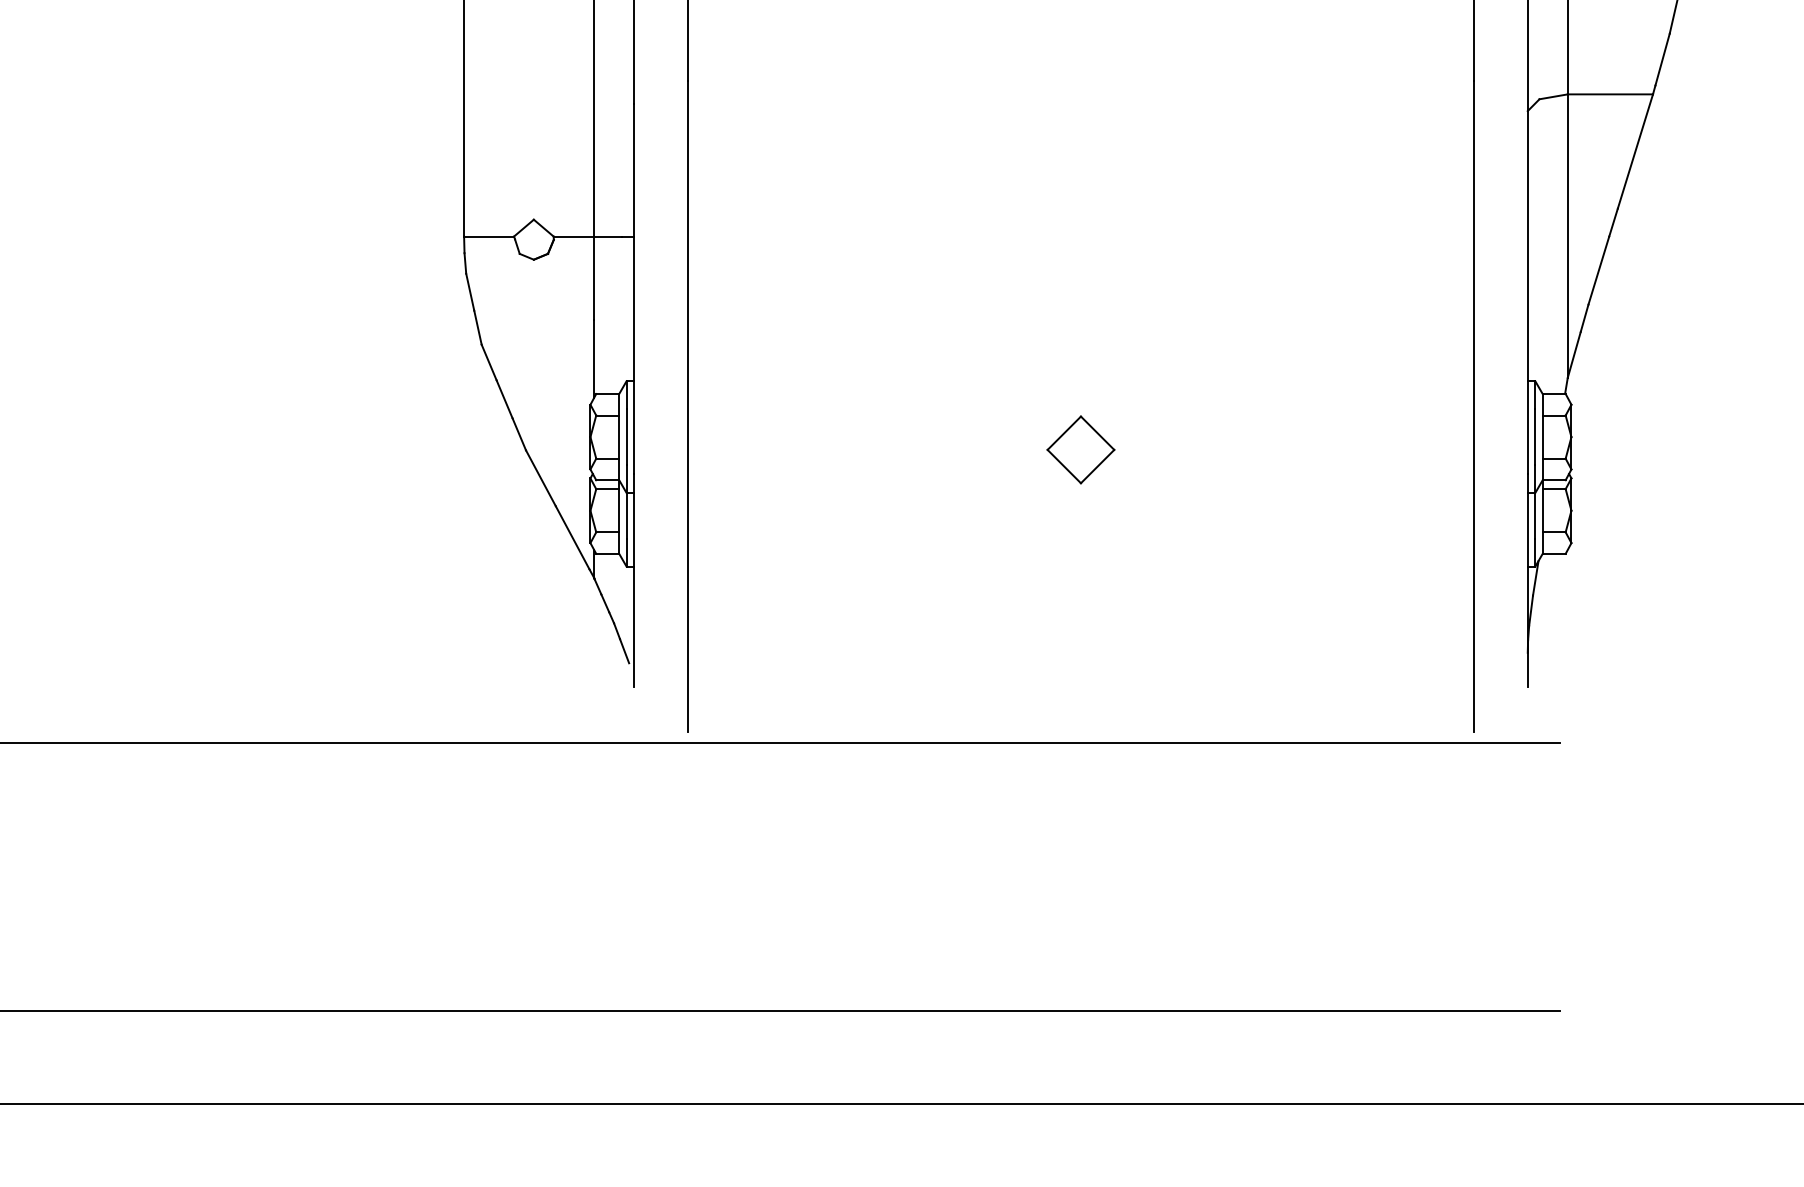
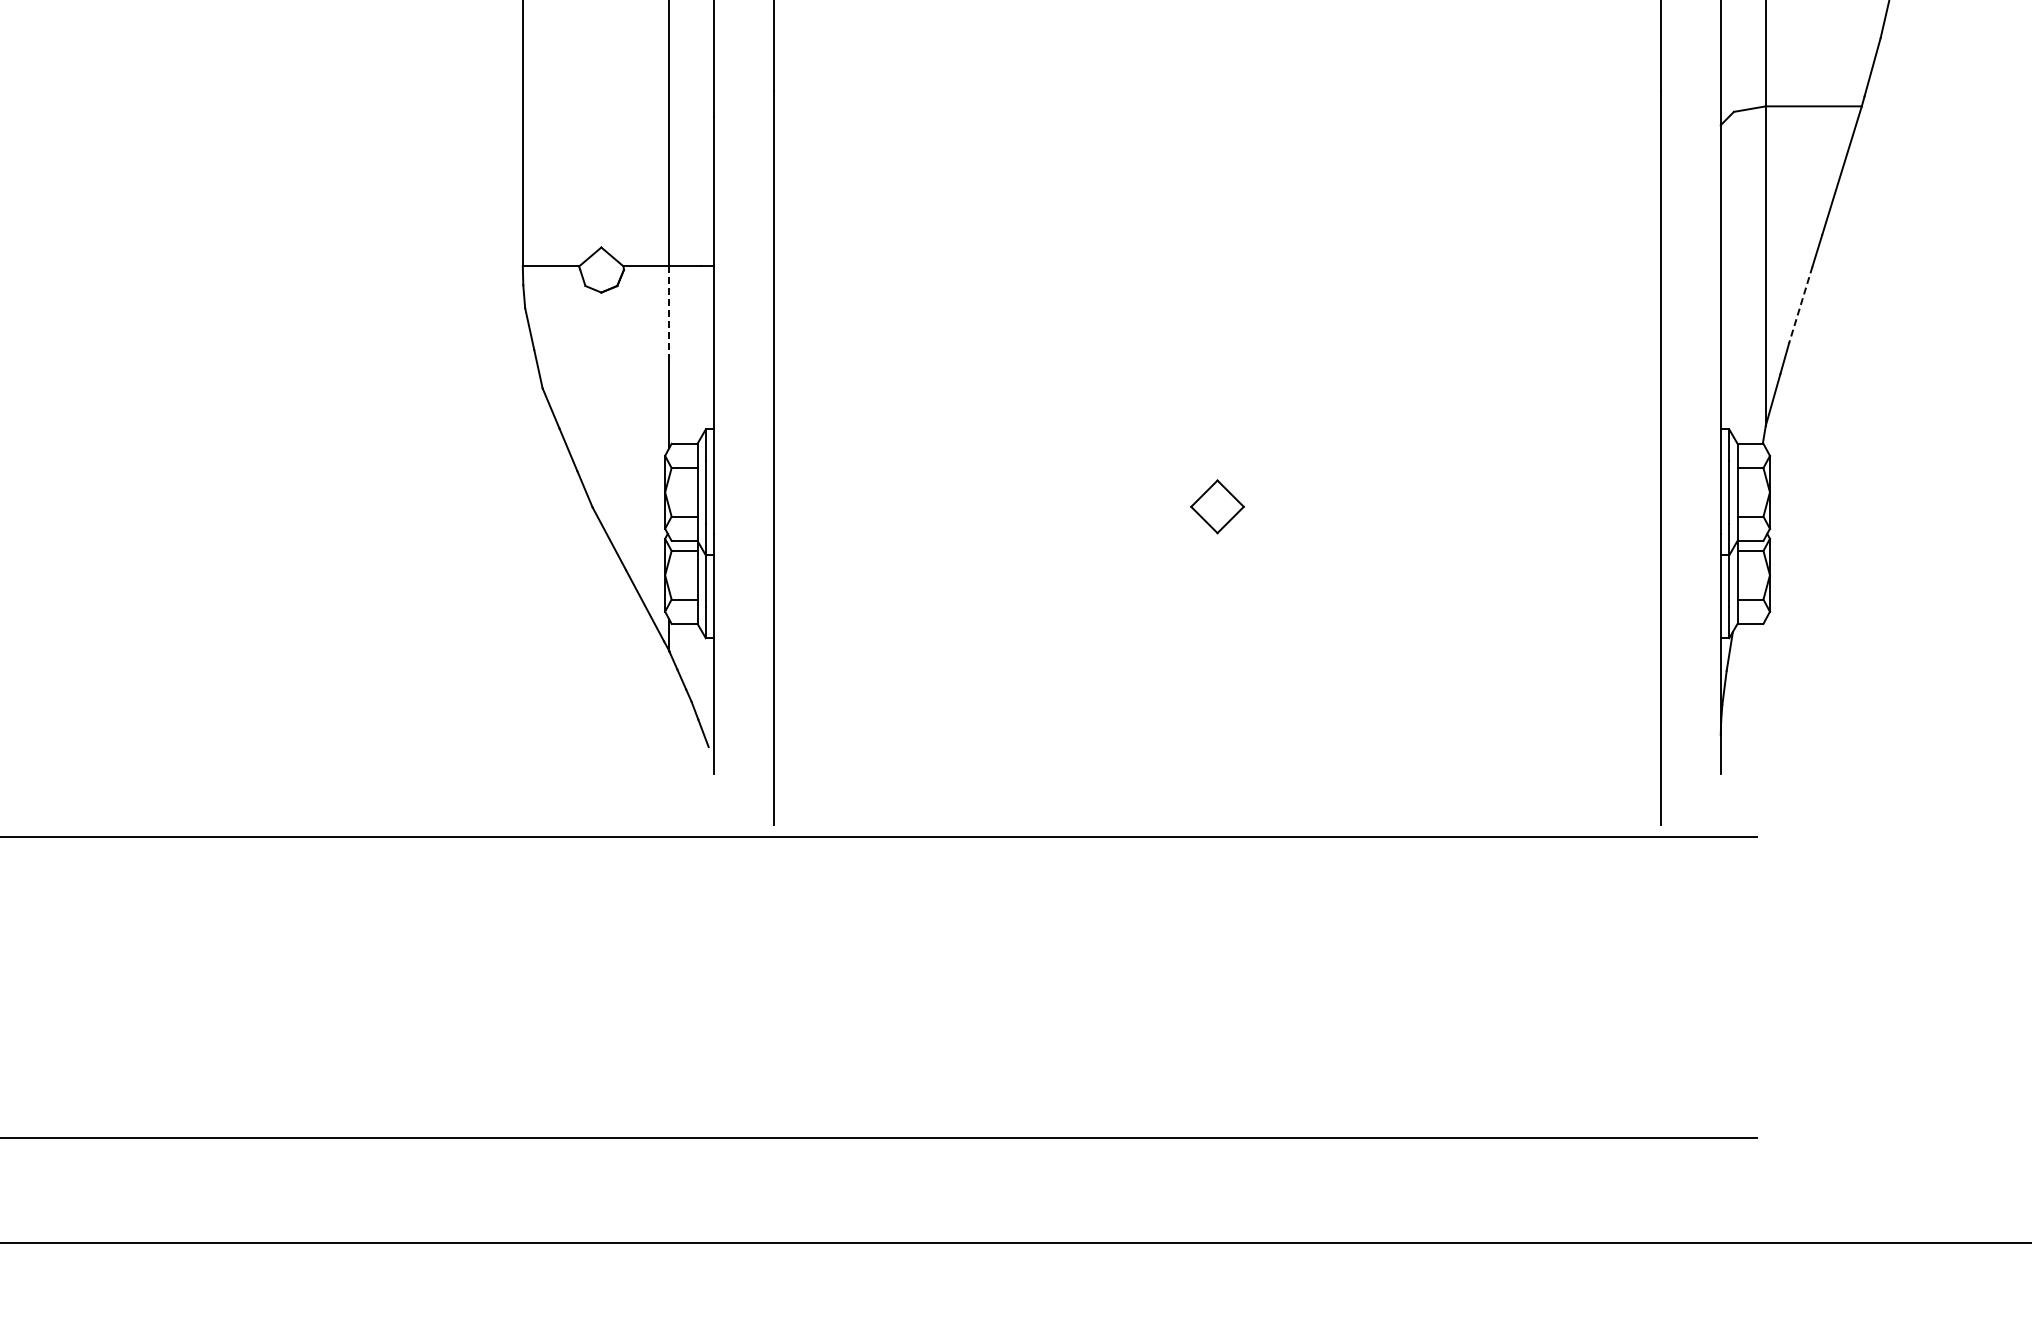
line: (1598, 271) -> (1800, 305), solid -> dashed
line: (594, 278) -> (669, 313), solid -> dashed
part: (1080, 449) -> (1217, 506), size x0.7

